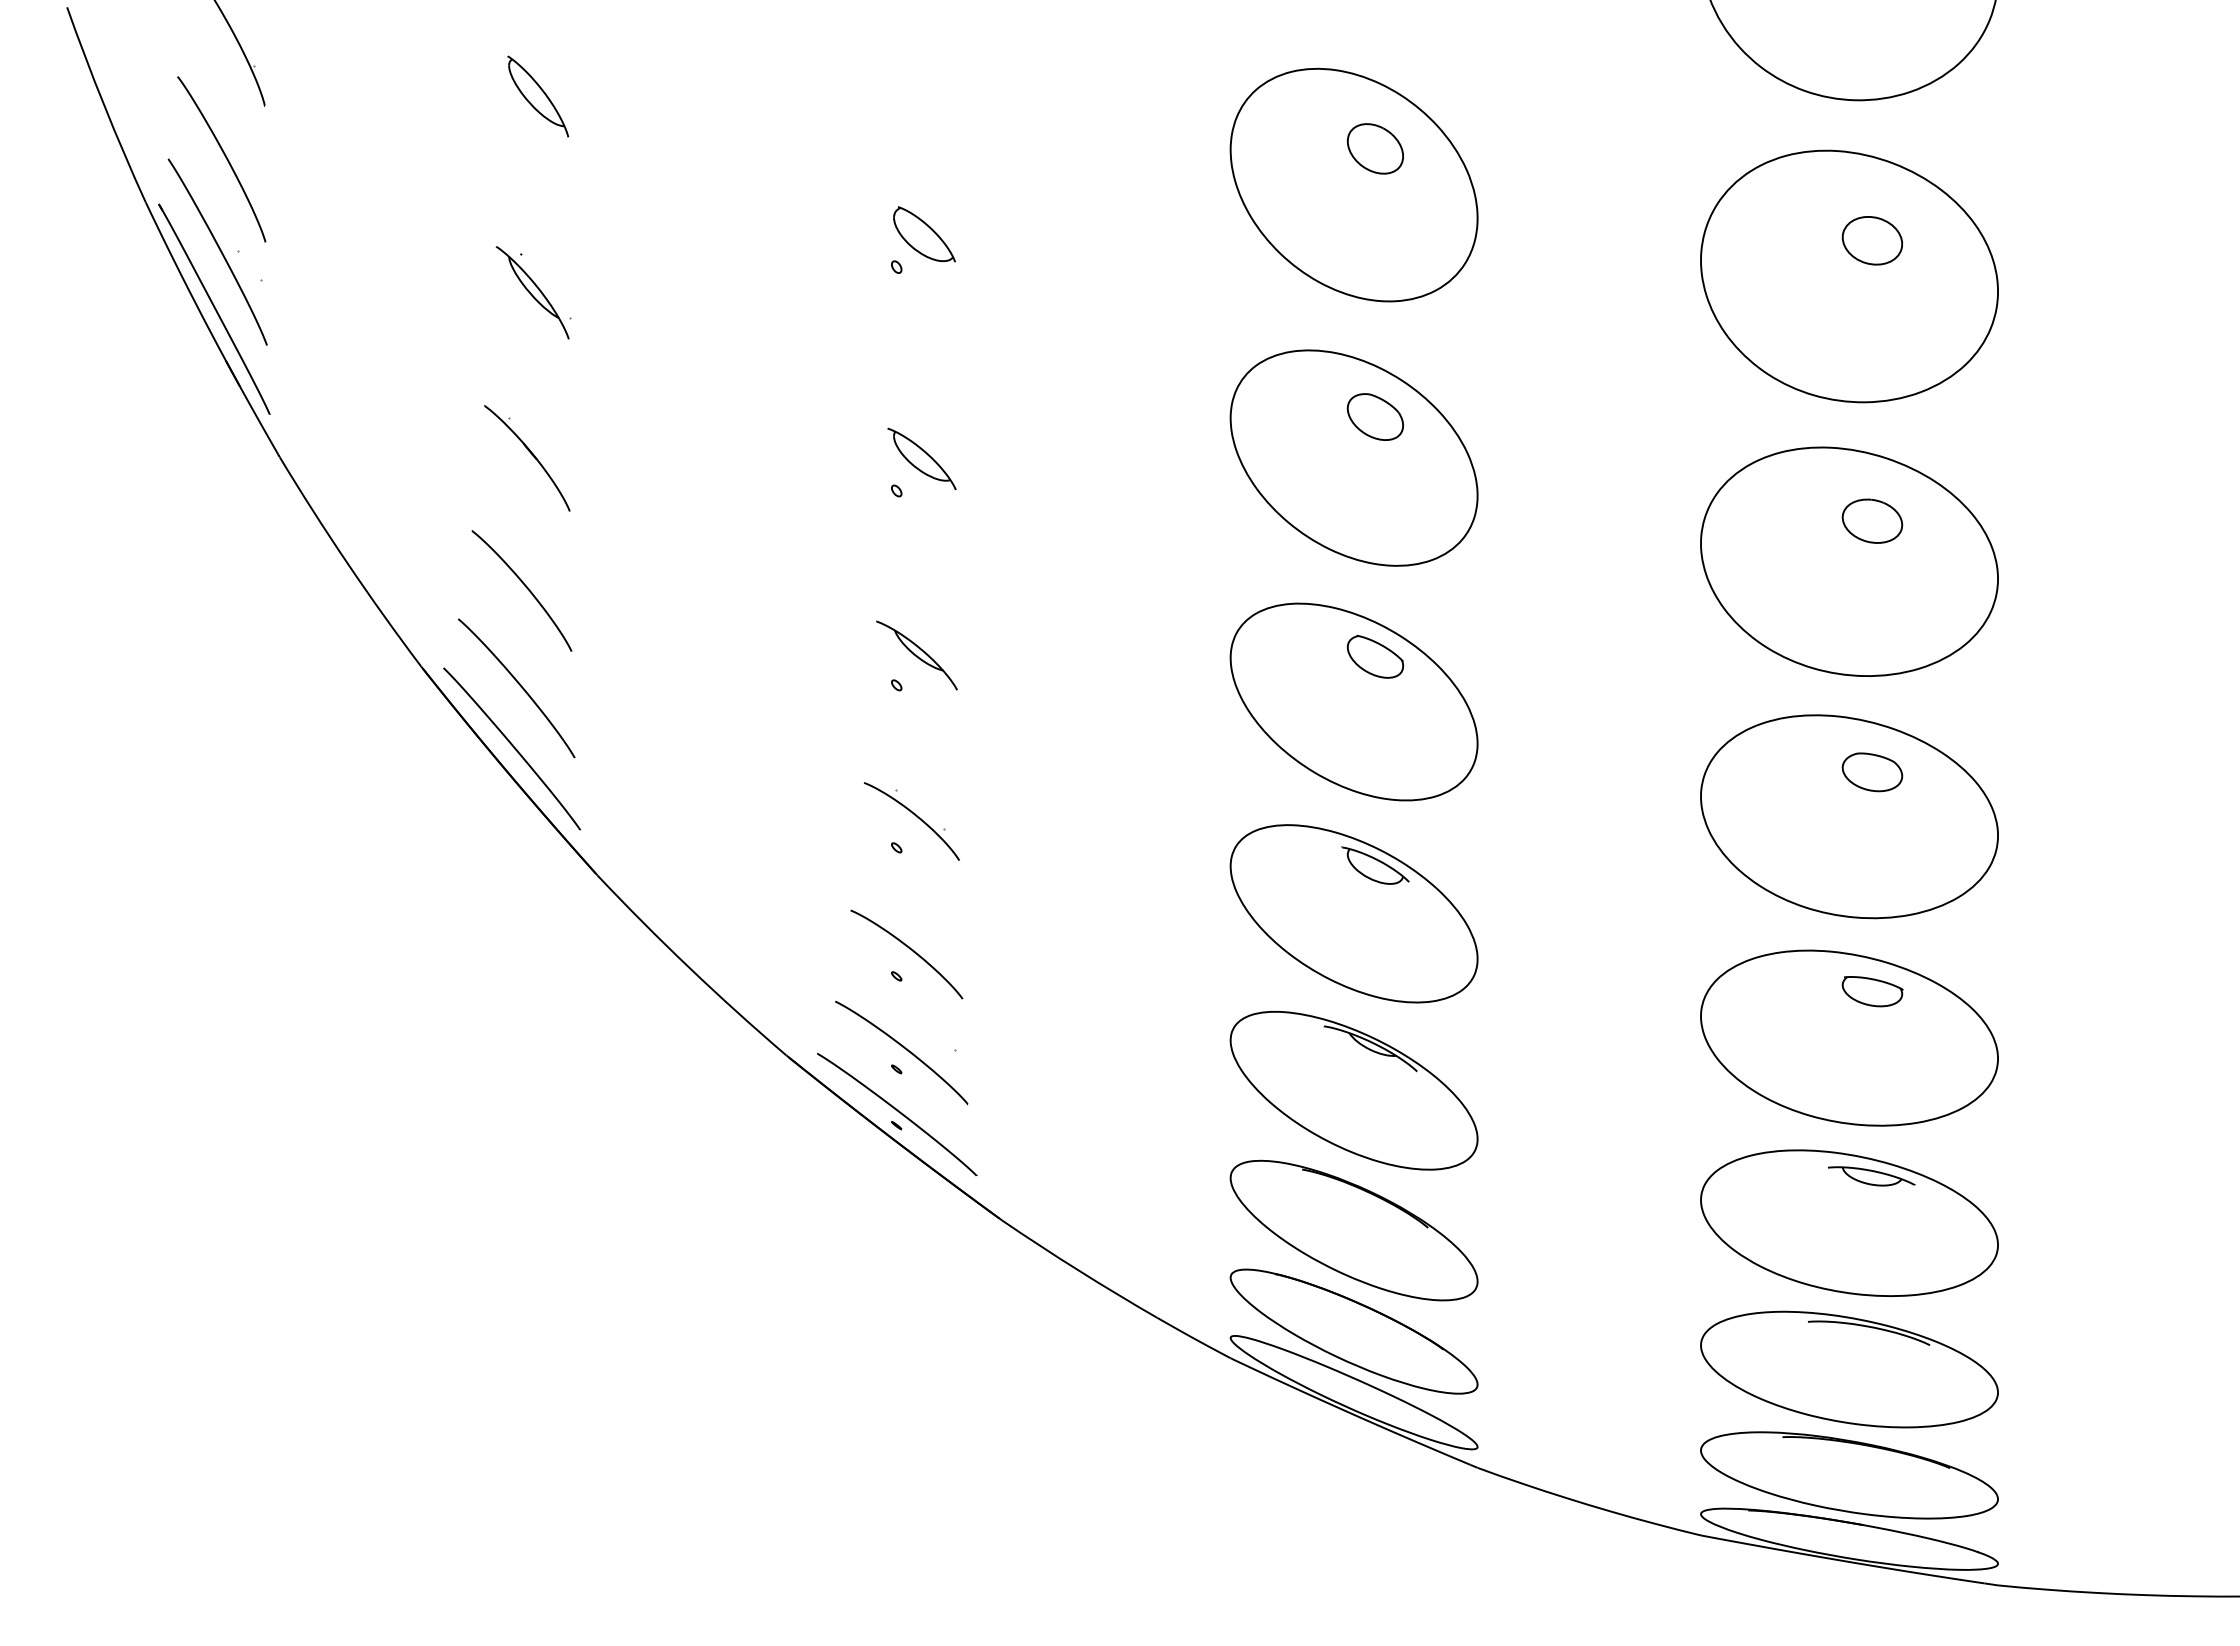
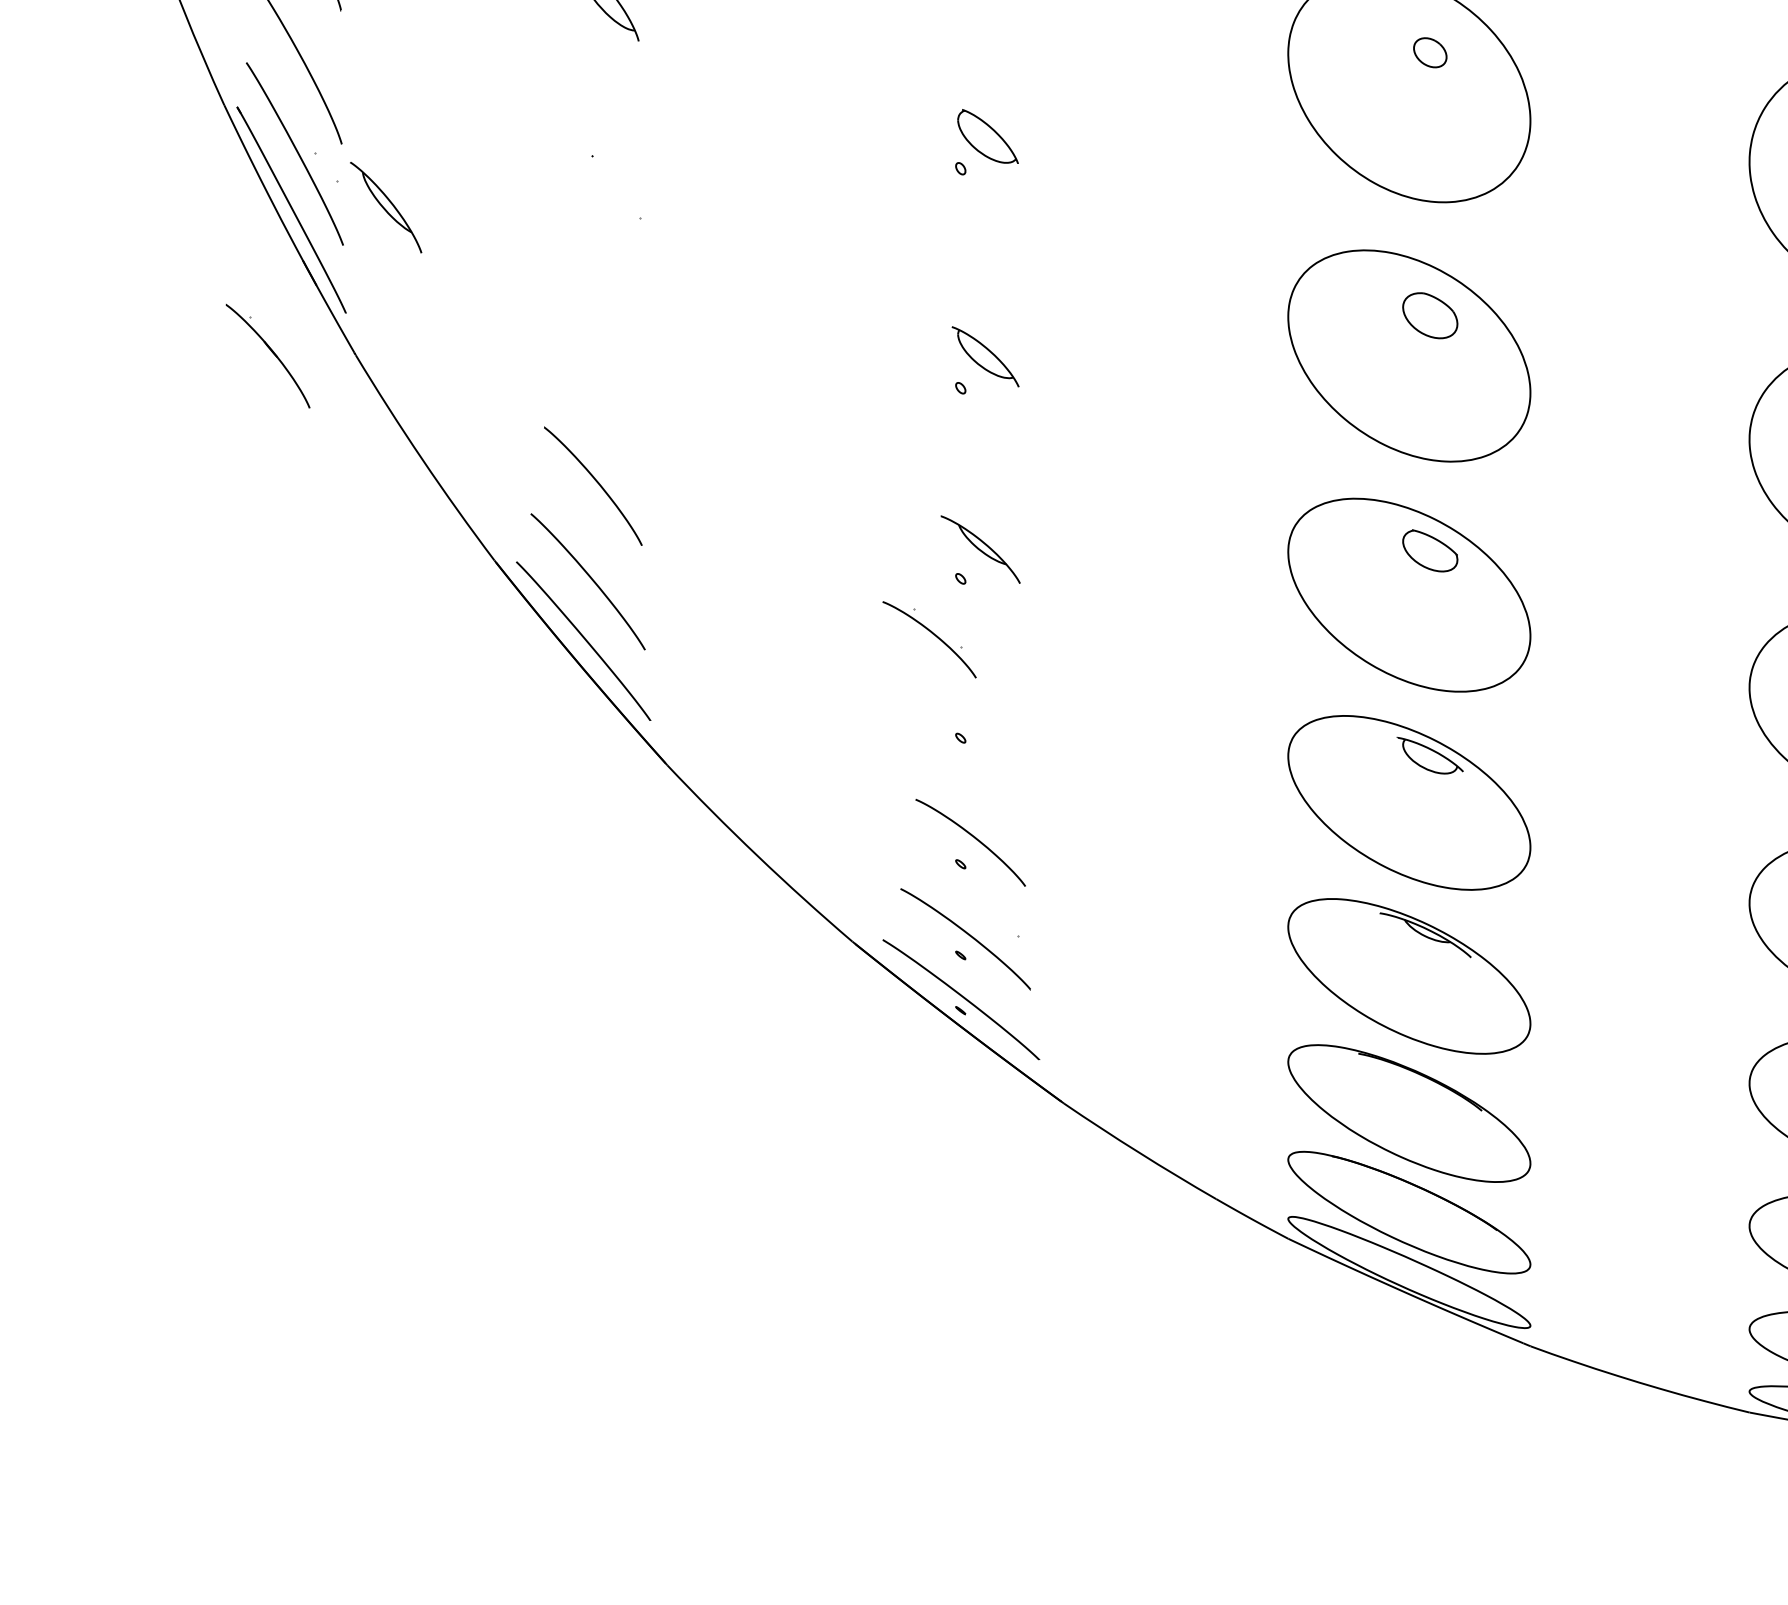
part: (1375, 148) -> (1430, 52), size x0.6
part: (532, 292) -> (385, 207), moved
part: (527, 458) -> (268, 356), moved
part: (915, 816) -> (933, 634), moved

